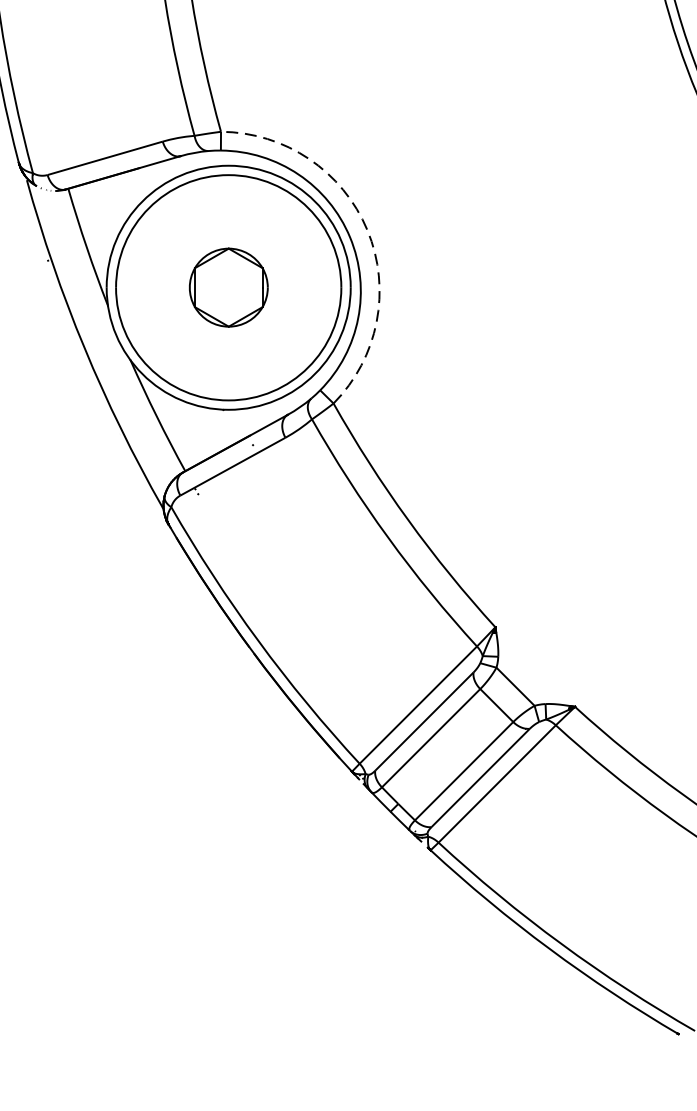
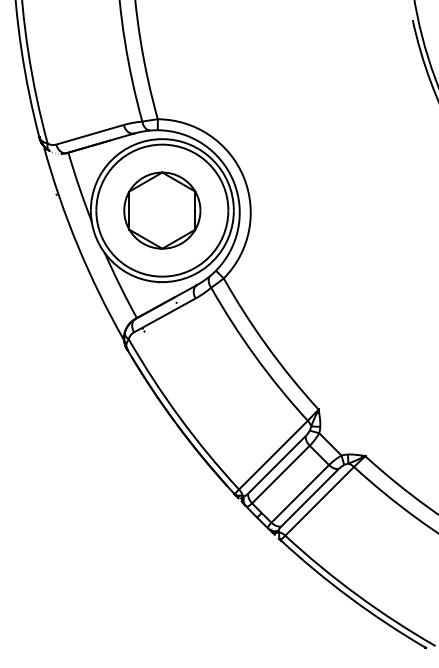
arc: (367, 229) -> (243, 176), dashed -> solid
part: (228, 287) -> (162, 210), size x1.67

